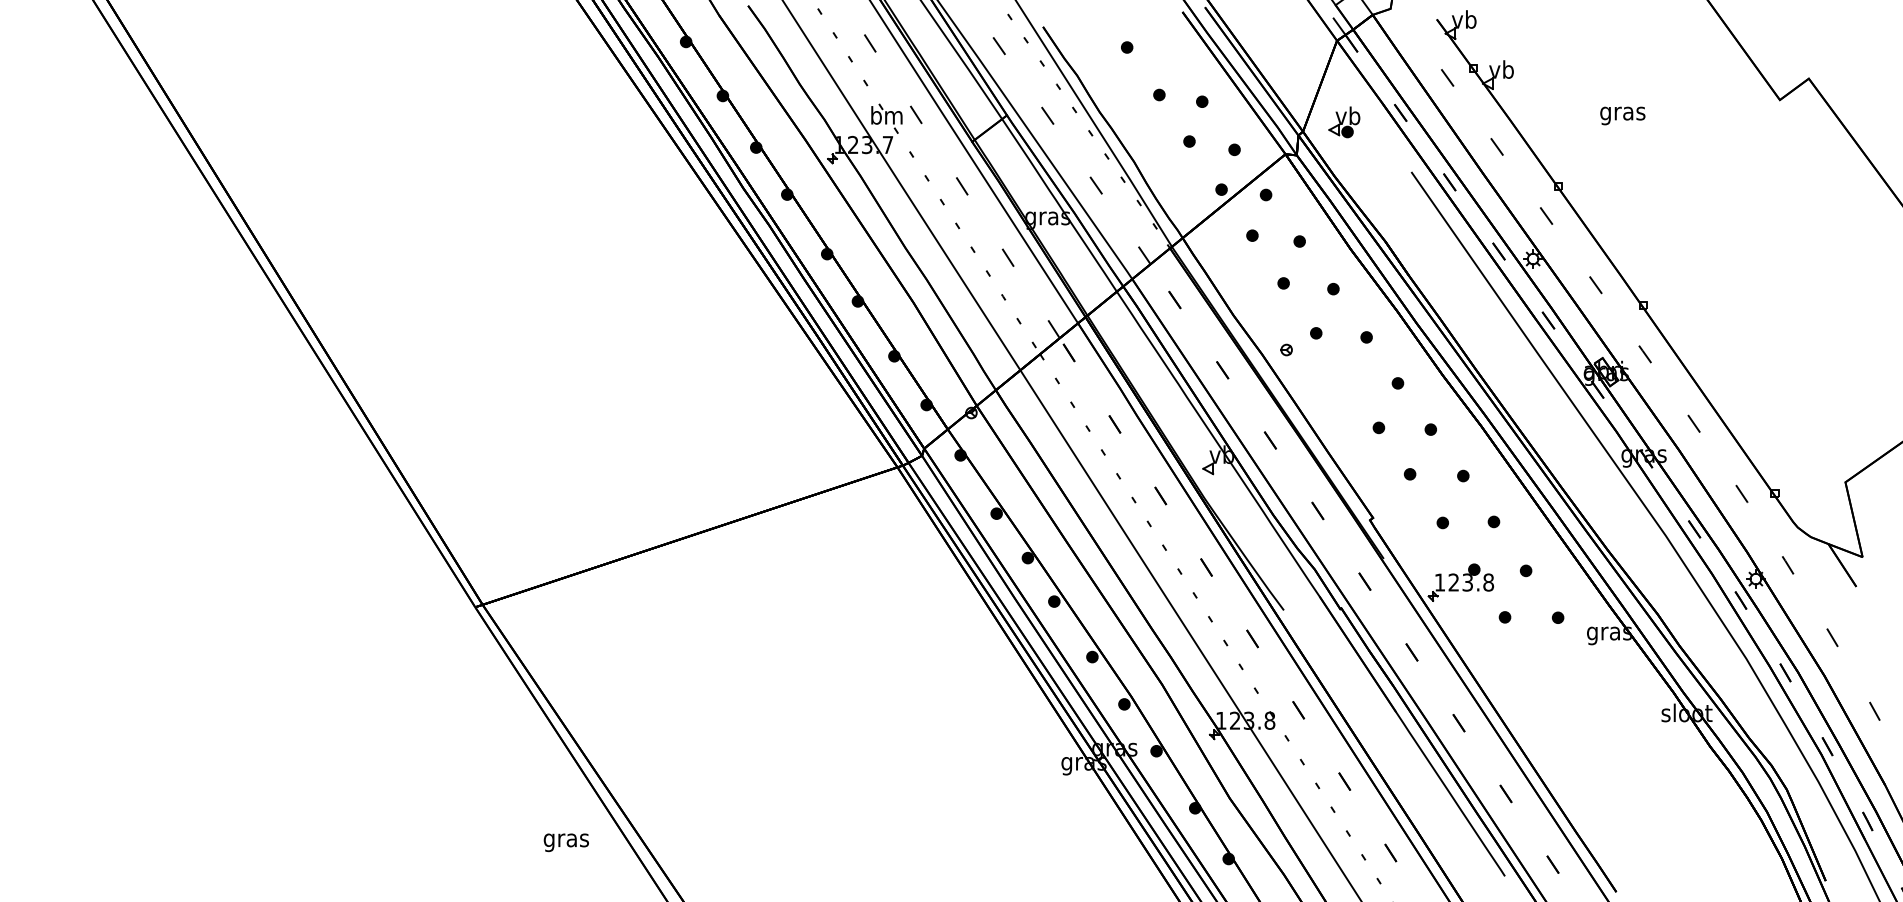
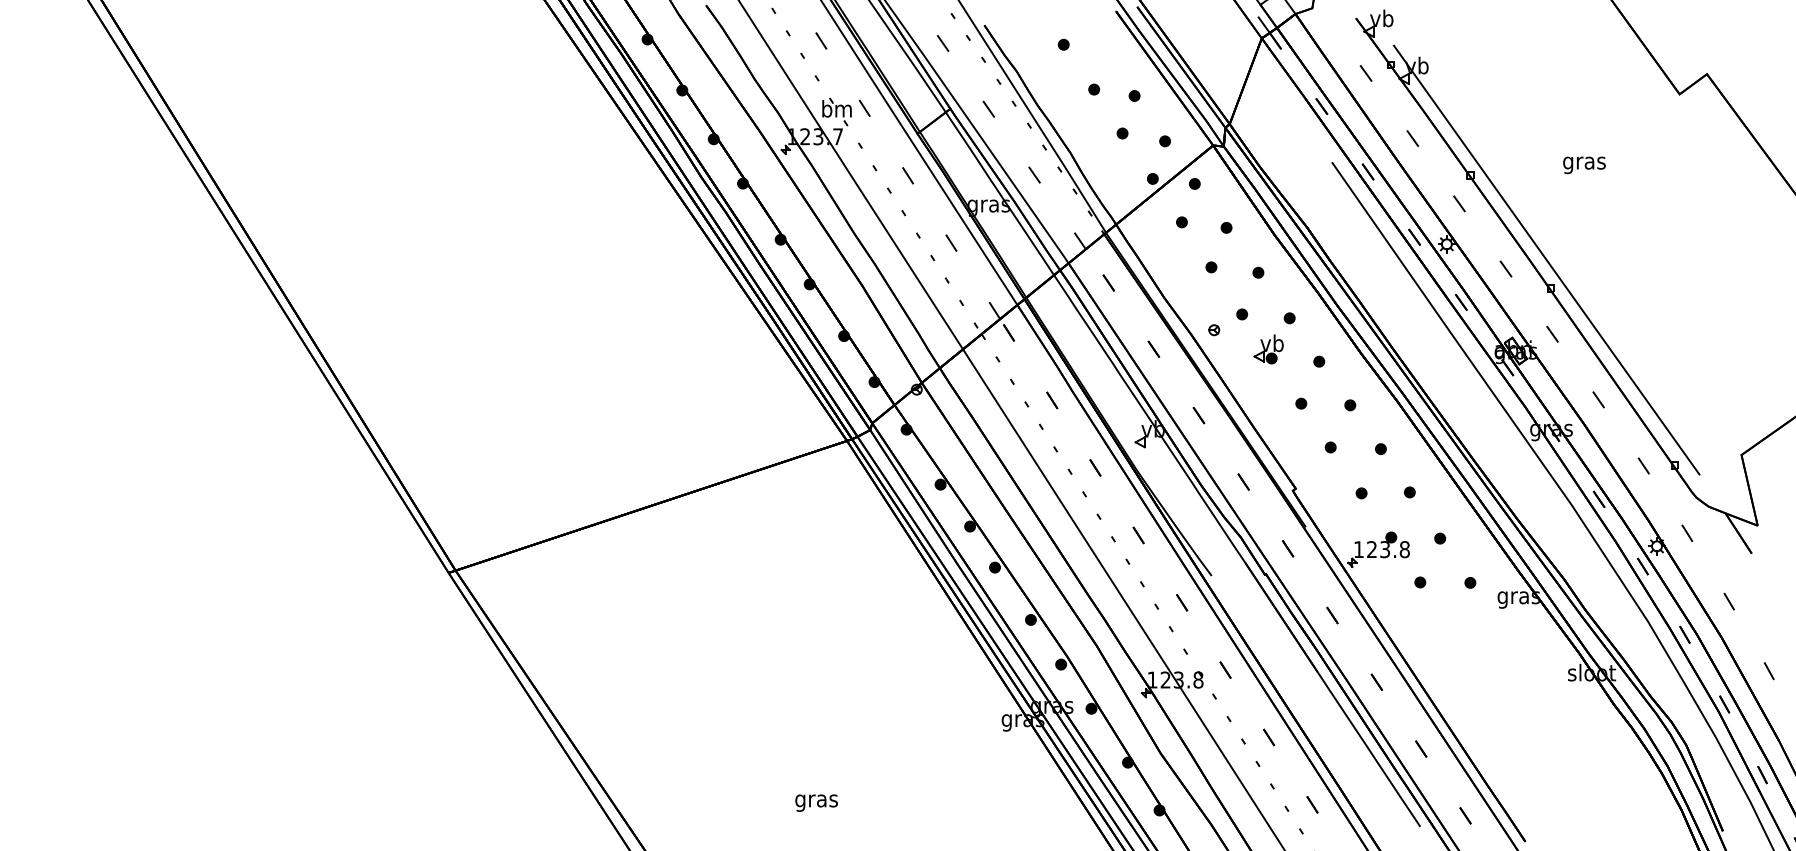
text: (1622, 116) -> (1584, 165), moved
part: (1344, 122) -> (1268, 349), moved
line: (1638, 275) -> (1546, 259), added
text: (566, 842) -> (816, 802), moved

